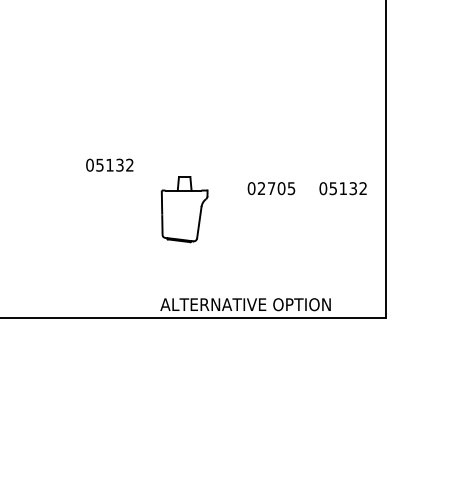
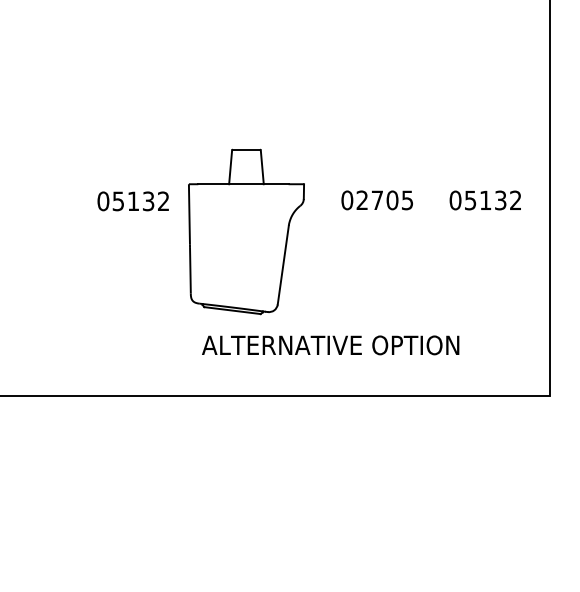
text: (109, 164) -> (132, 200), moved
part: (184, 209) -> (246, 231), size x1.67
text: (245, 304) -> (330, 345), moved

